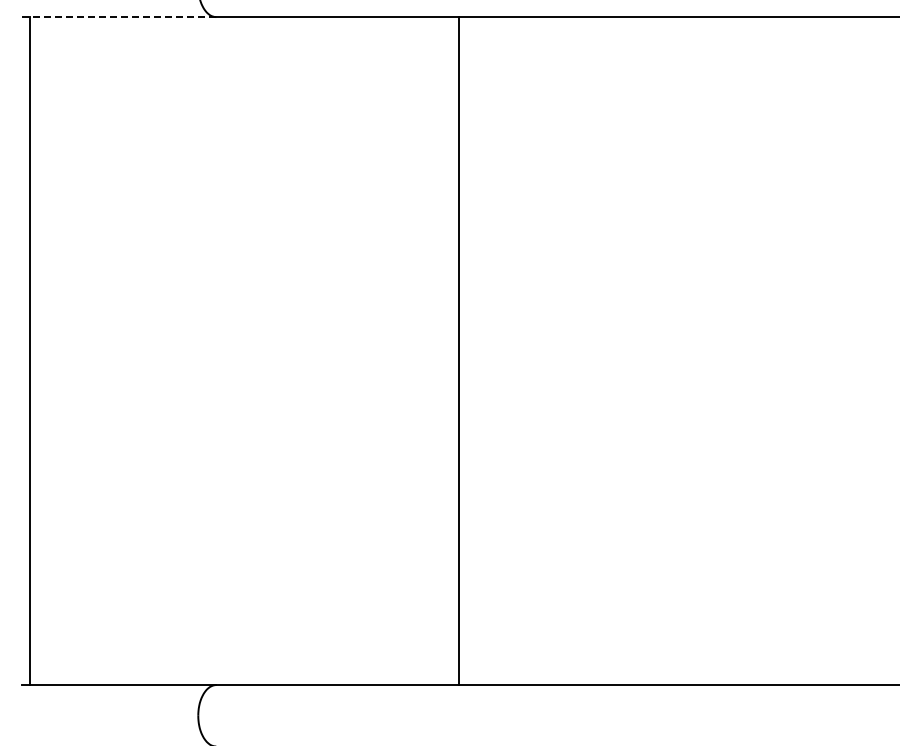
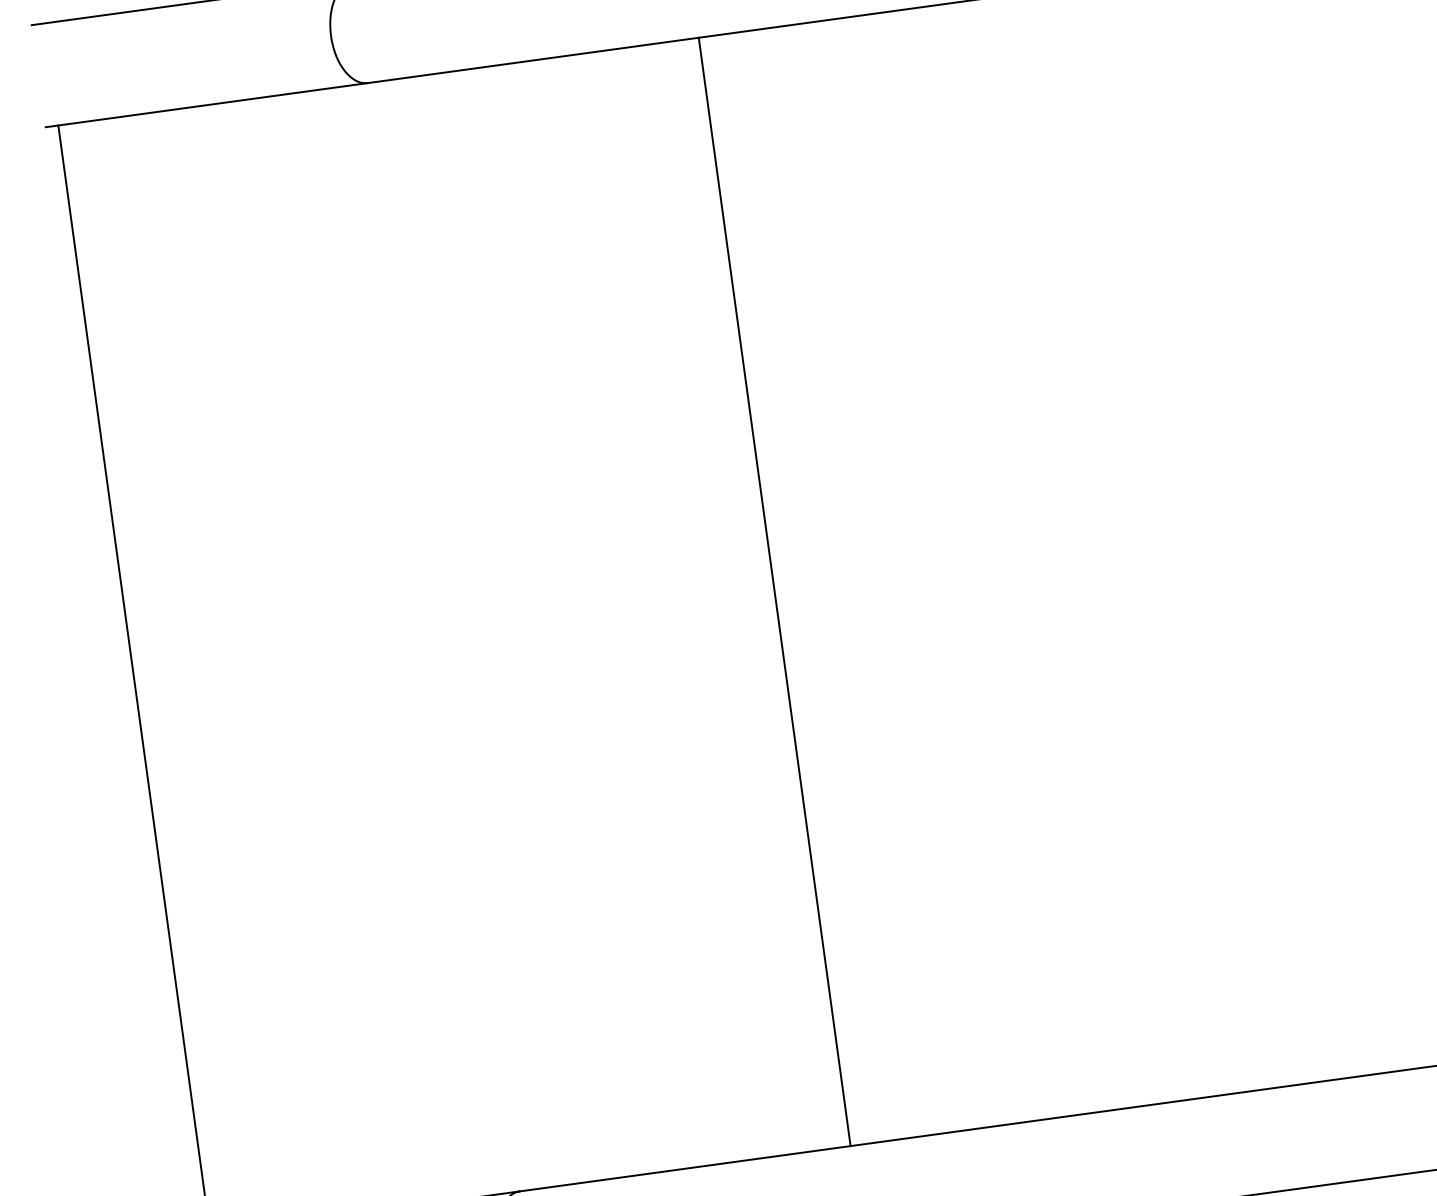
line: (119, 17) -> (207, 105), dashed -> solid
line: (458, 351) -> (774, 592), moved

